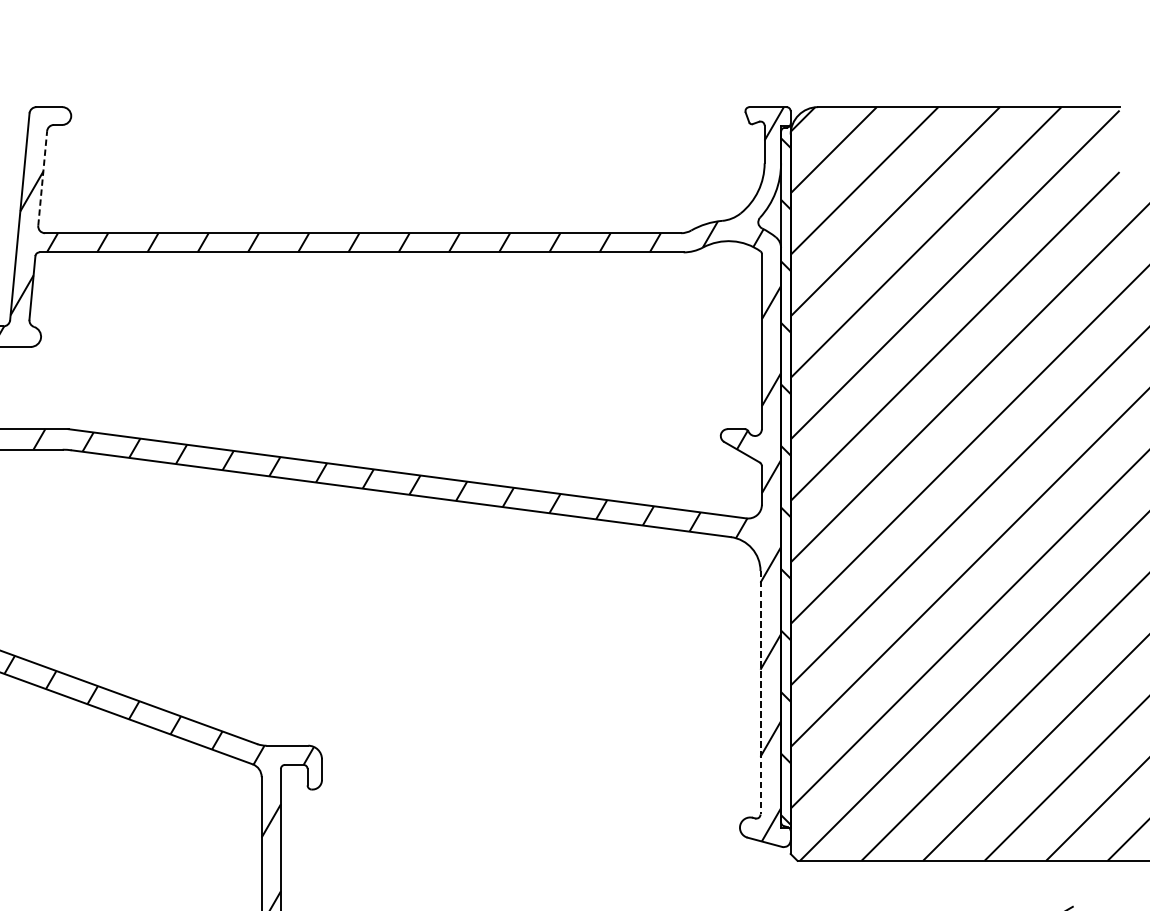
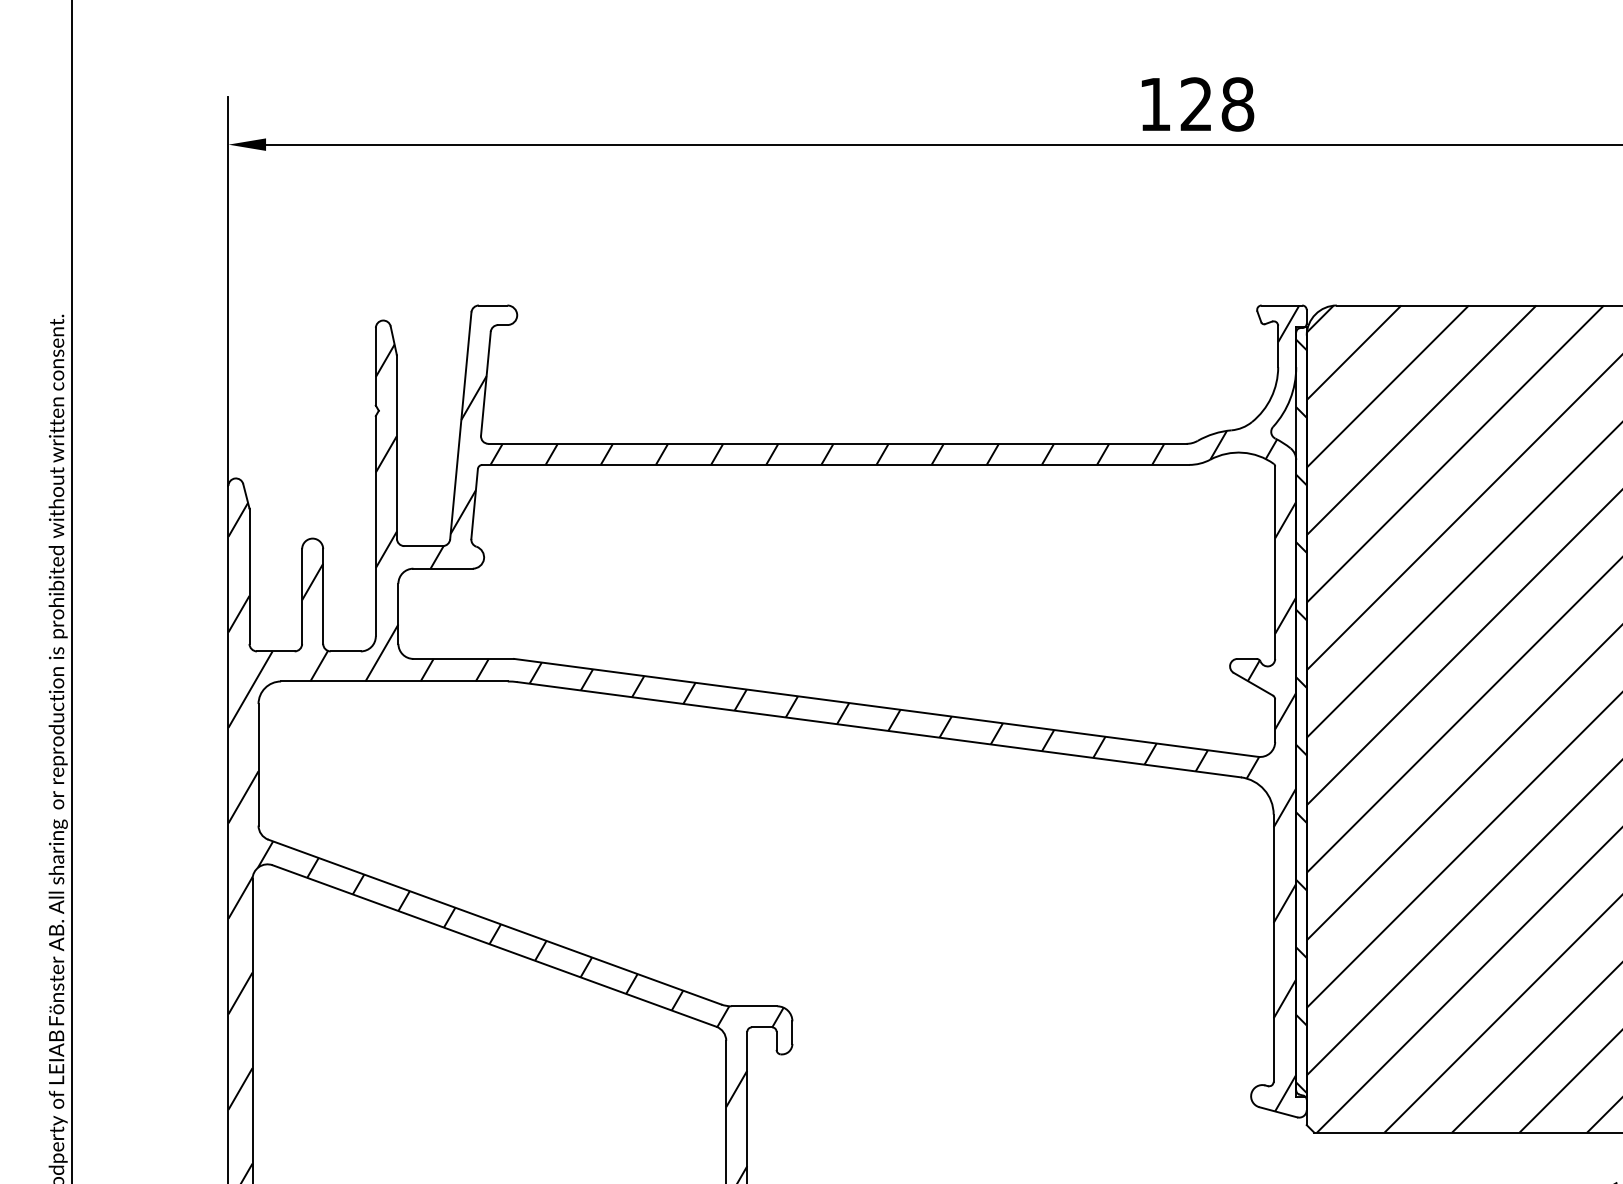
line: (42, 178) -> (485, 383), dashed -> solid
line: (760, 693) -> (1273, 948), dashed -> solid

